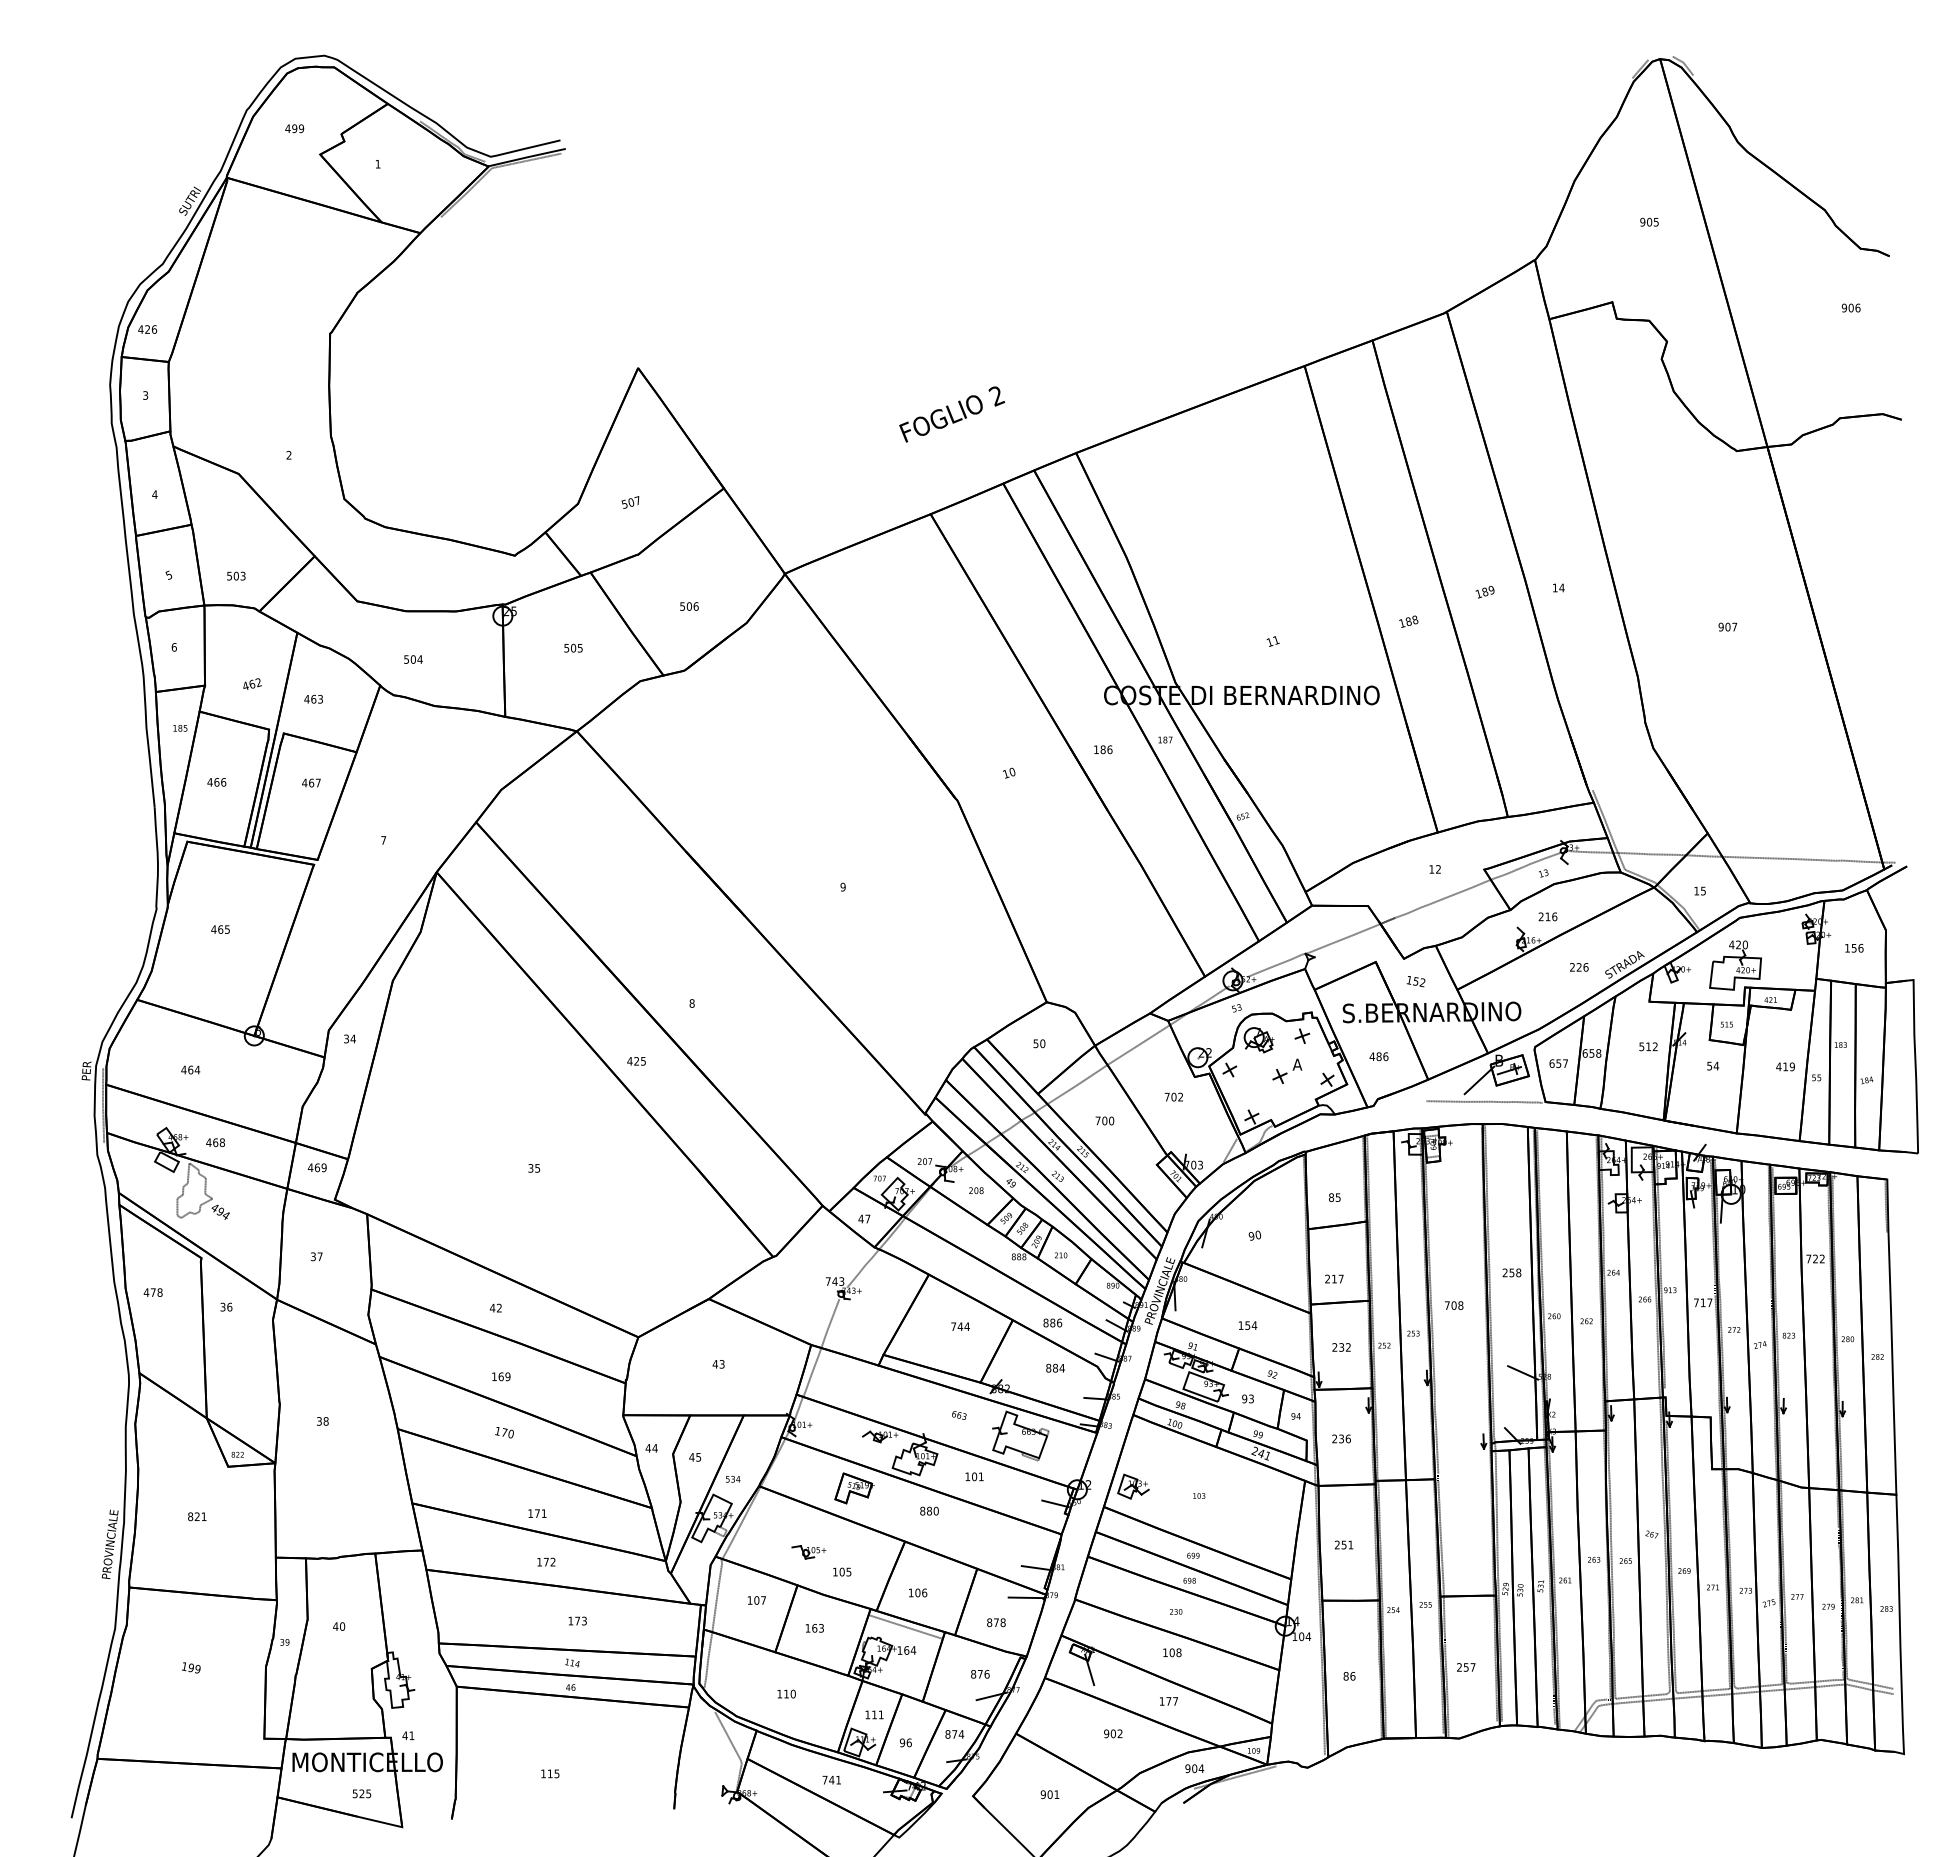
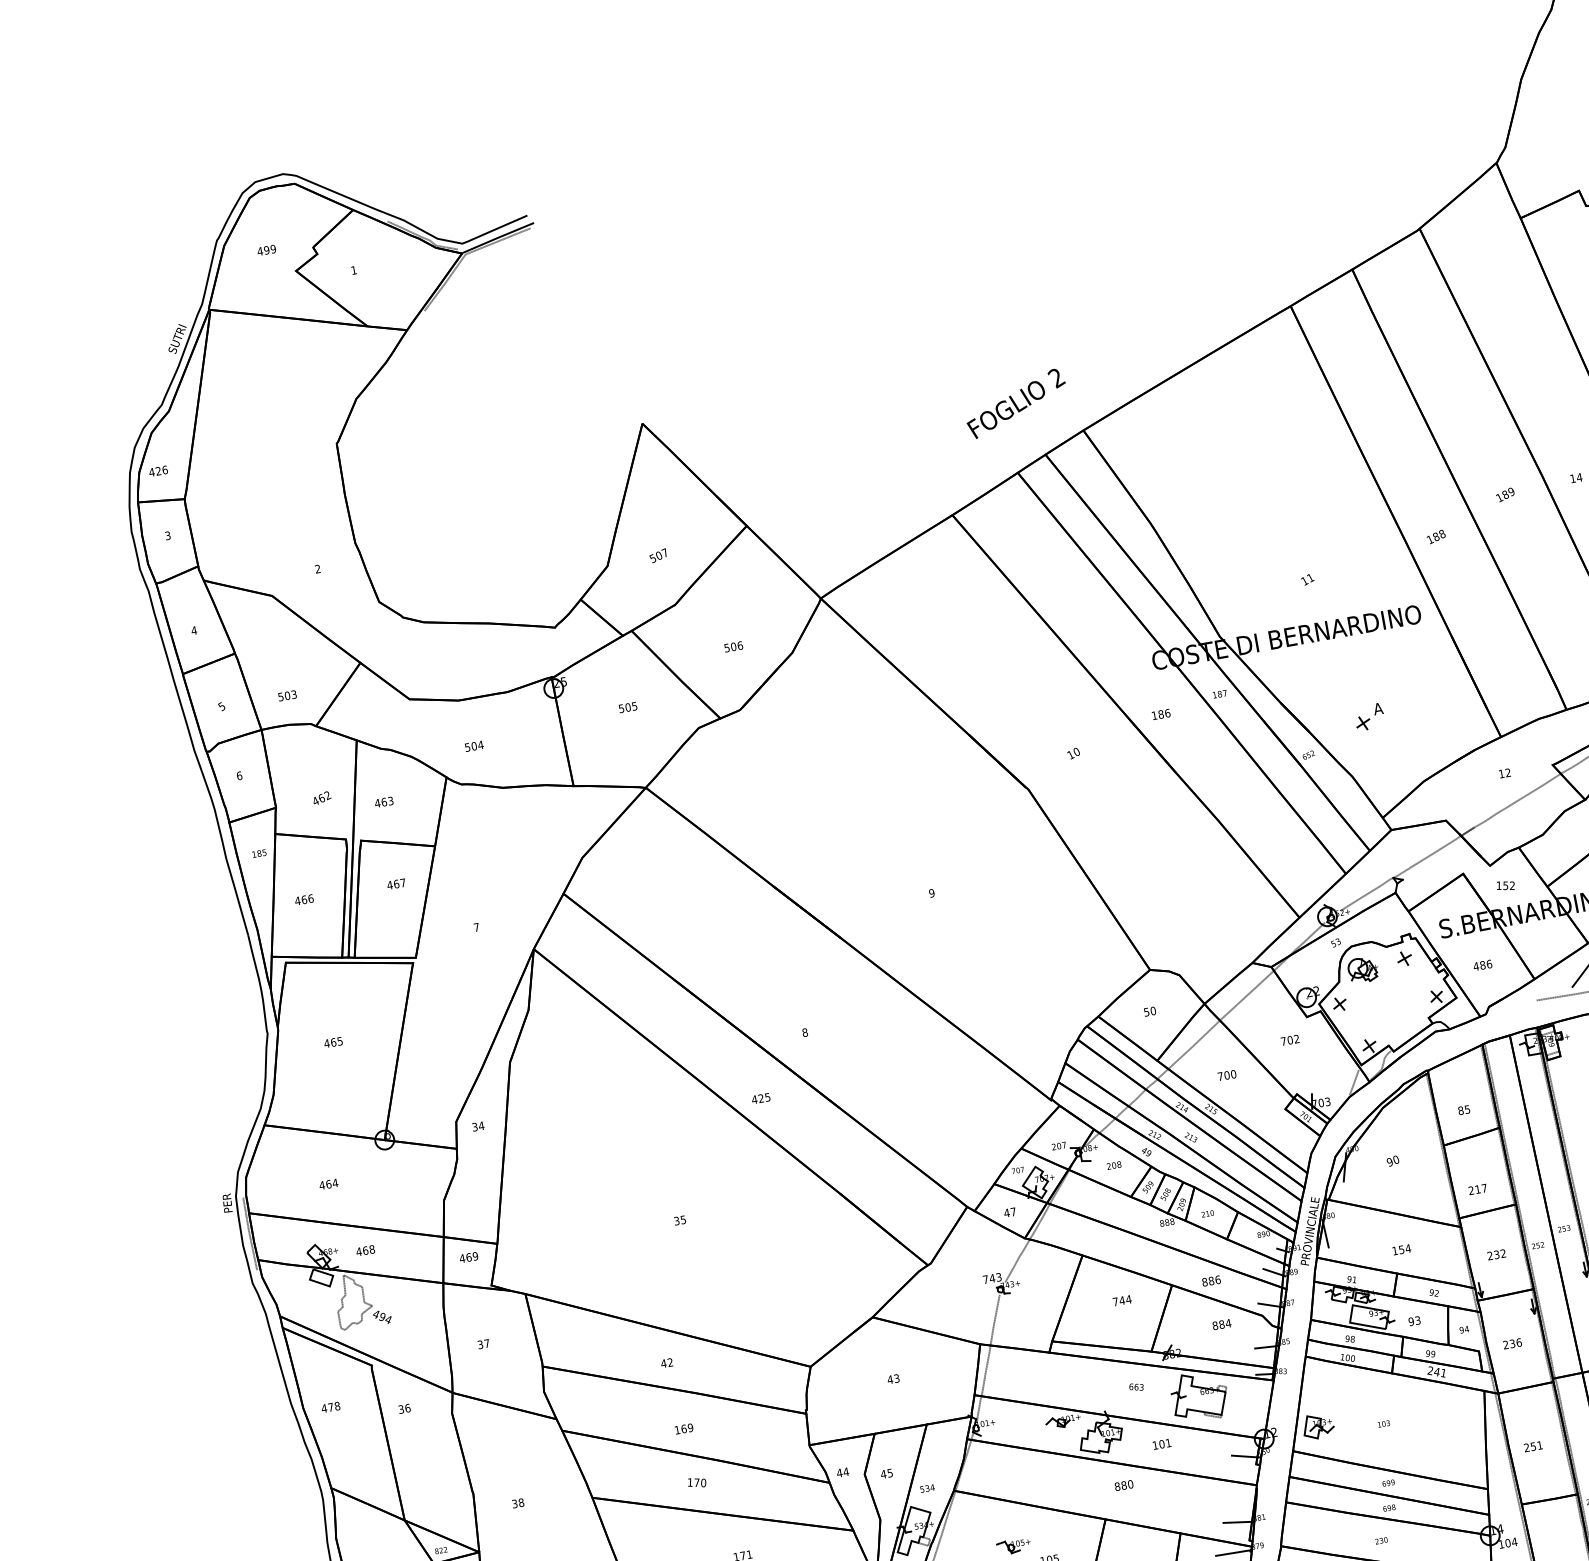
text: (952, 414) -> (1016, 403), moved
part: (1287, 1070) -> (1369, 716), moved
part: (854, 1488) -> (1047, 1476), removed

